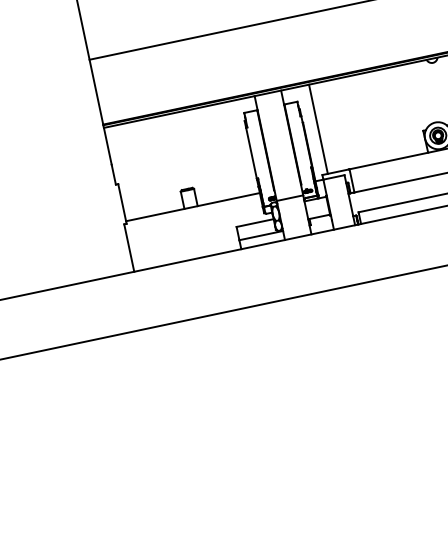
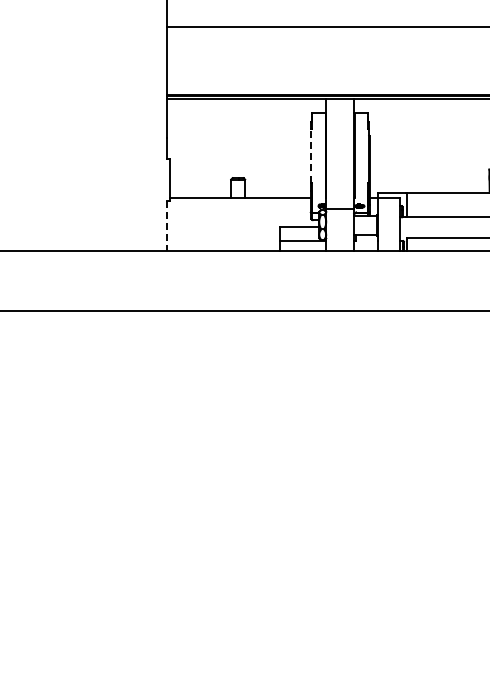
line: (318, 129) -> (383, 145), removed
line: (251, 153) -> (310, 155), solid -> dashed
line: (128, 249) -> (166, 226), solid -> dashed

